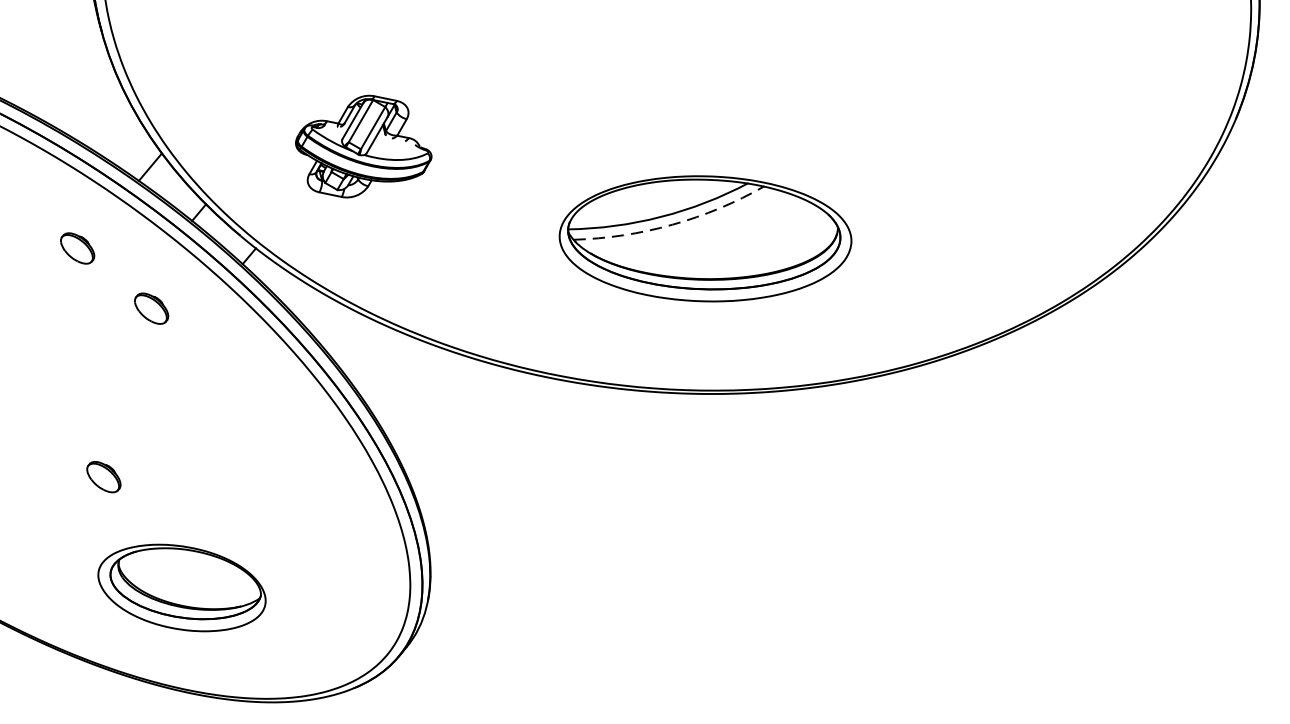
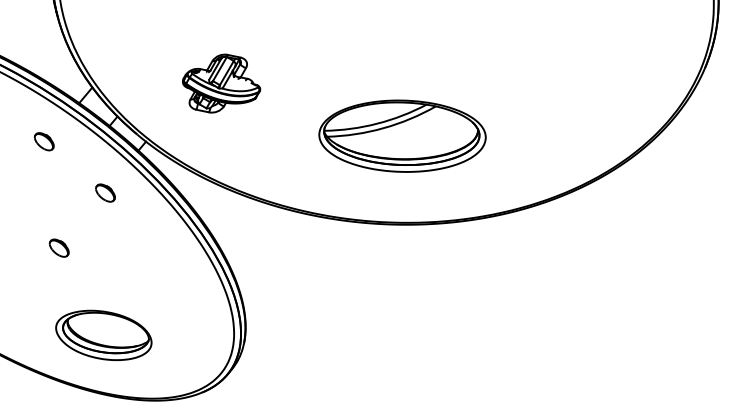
part: (363, 146) -> (221, 83), moved
arc: (672, 225) -> (383, 128), dashed -> solid
part: (151, 307) -> (105, 192), moved
part: (102, 475) -> (58, 247), moved

